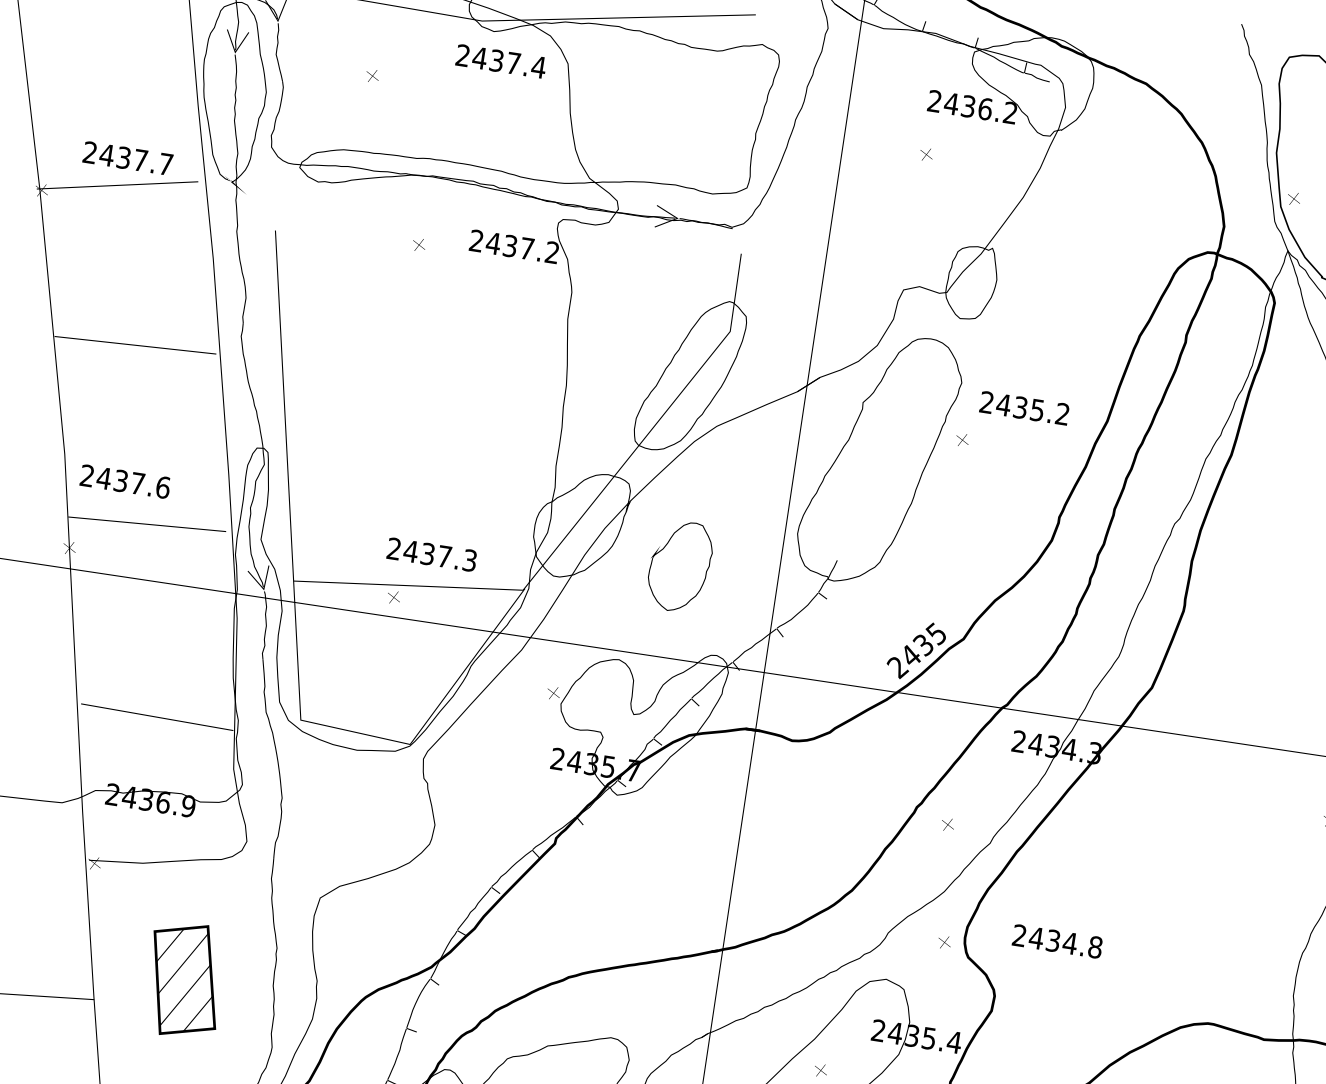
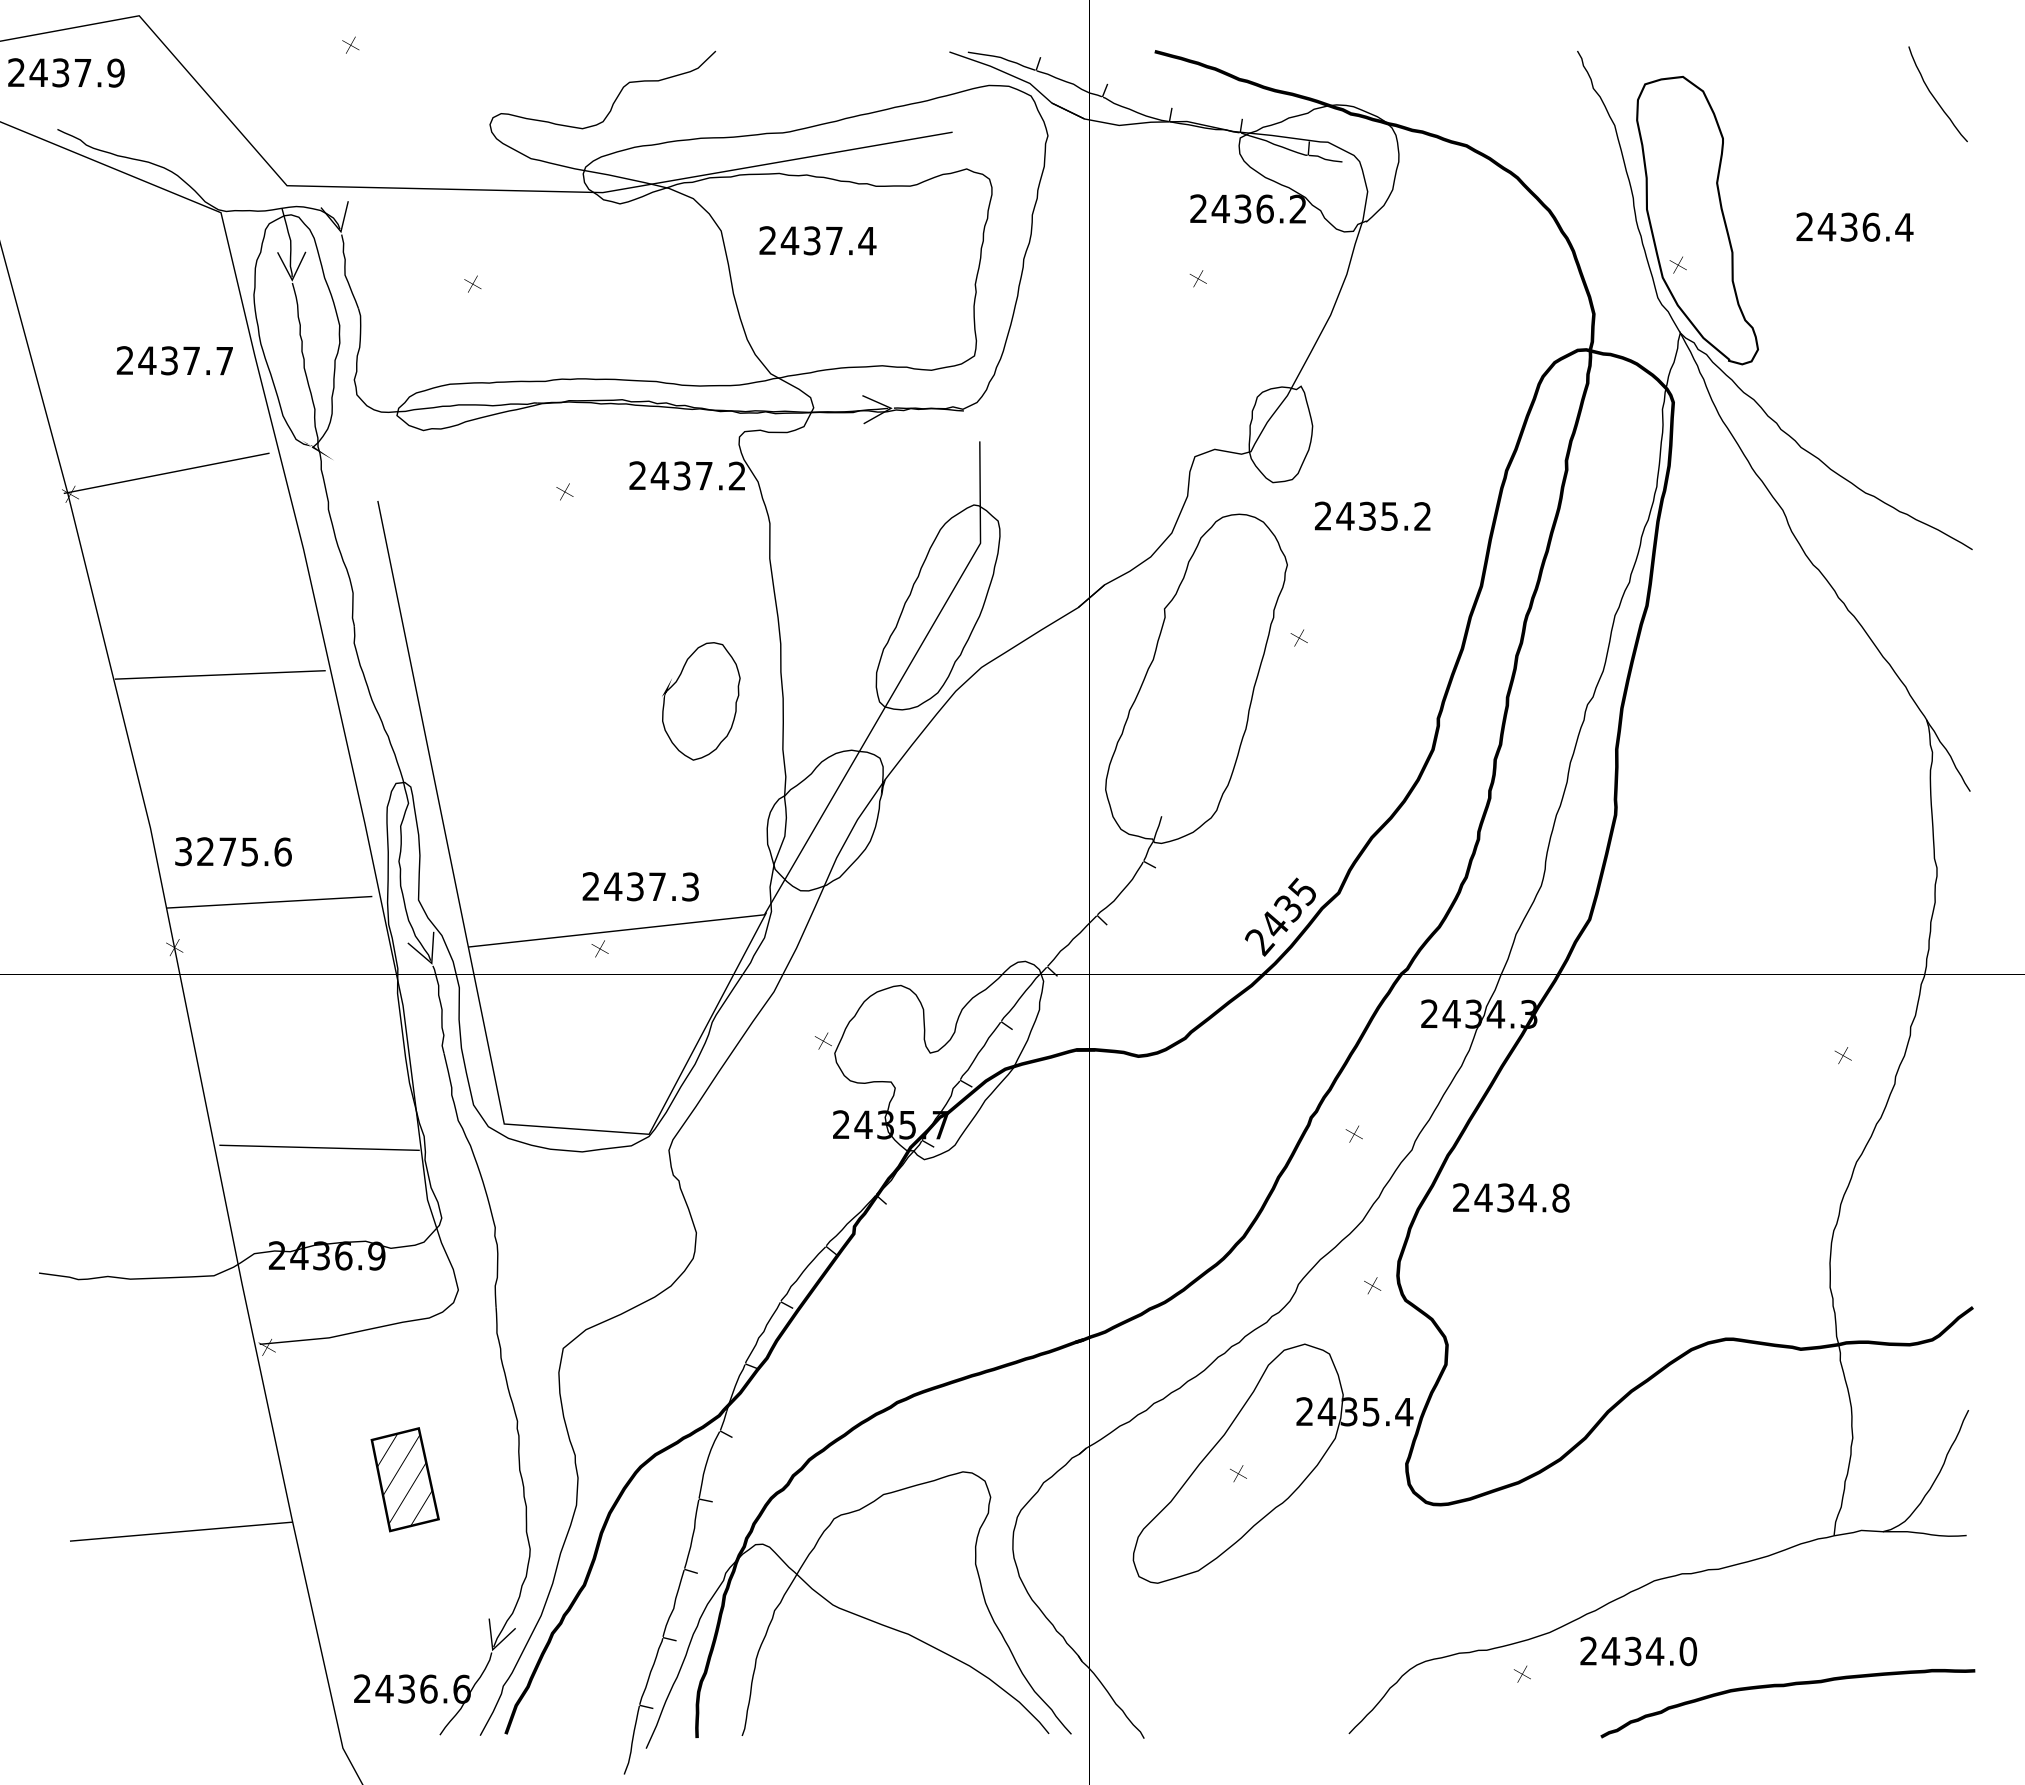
text: (500, 61) -> (817, 240), moved
text: (127, 158) -> (174, 360), moved
text: (1024, 407) -> (1372, 515), moved
text: (112, 479) -> (216, 851), 2437.6 -> 3275.6
part: (680, 566) -> (701, 701), moved
text: (1057, 941) -> (1511, 1197), moved
part: (184, 979) -> (404, 1479), size x0.7

